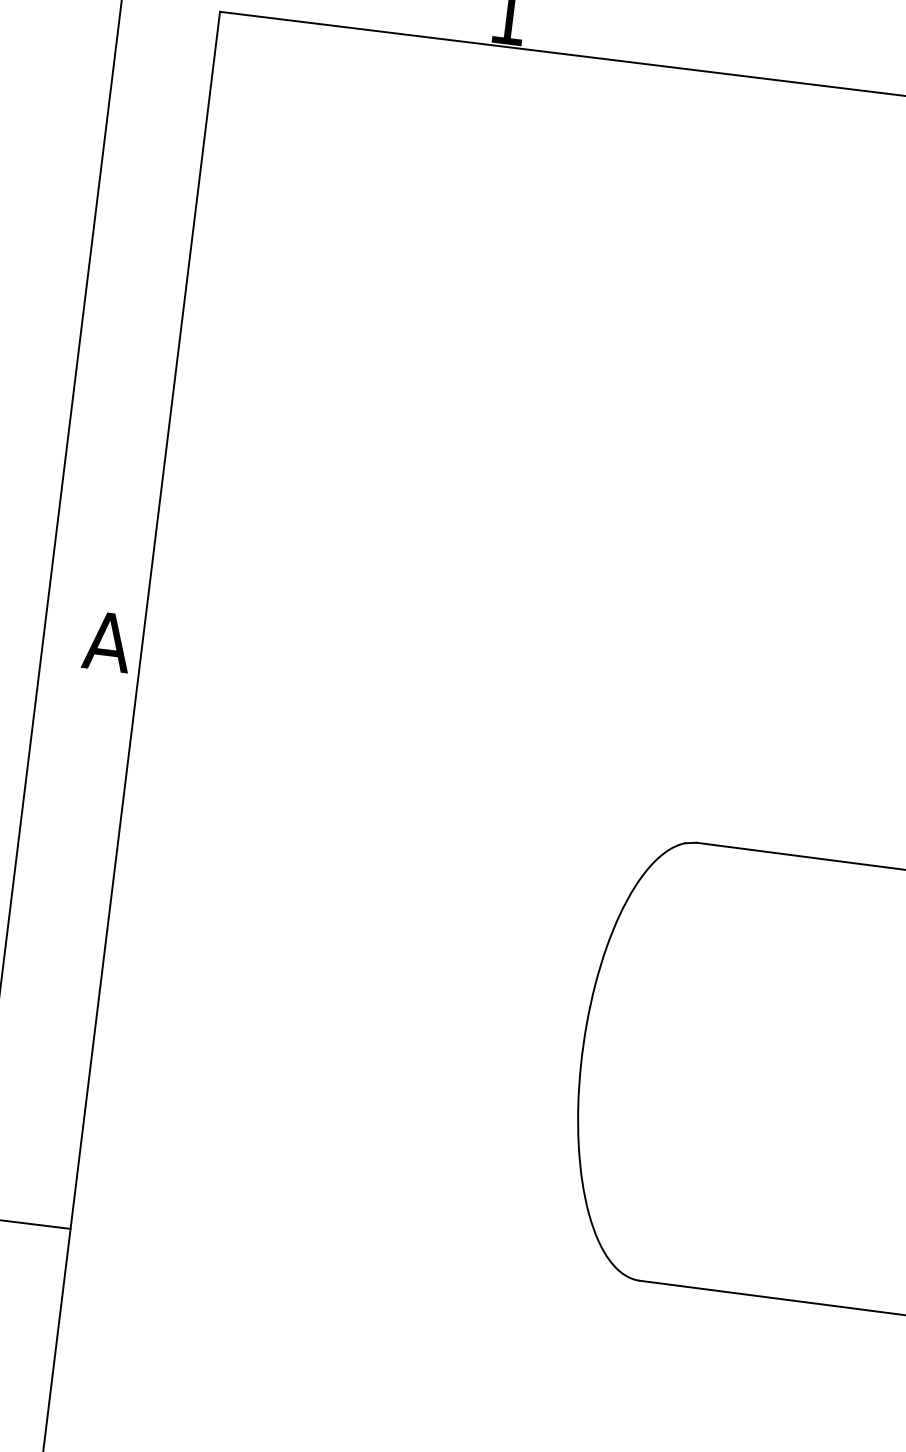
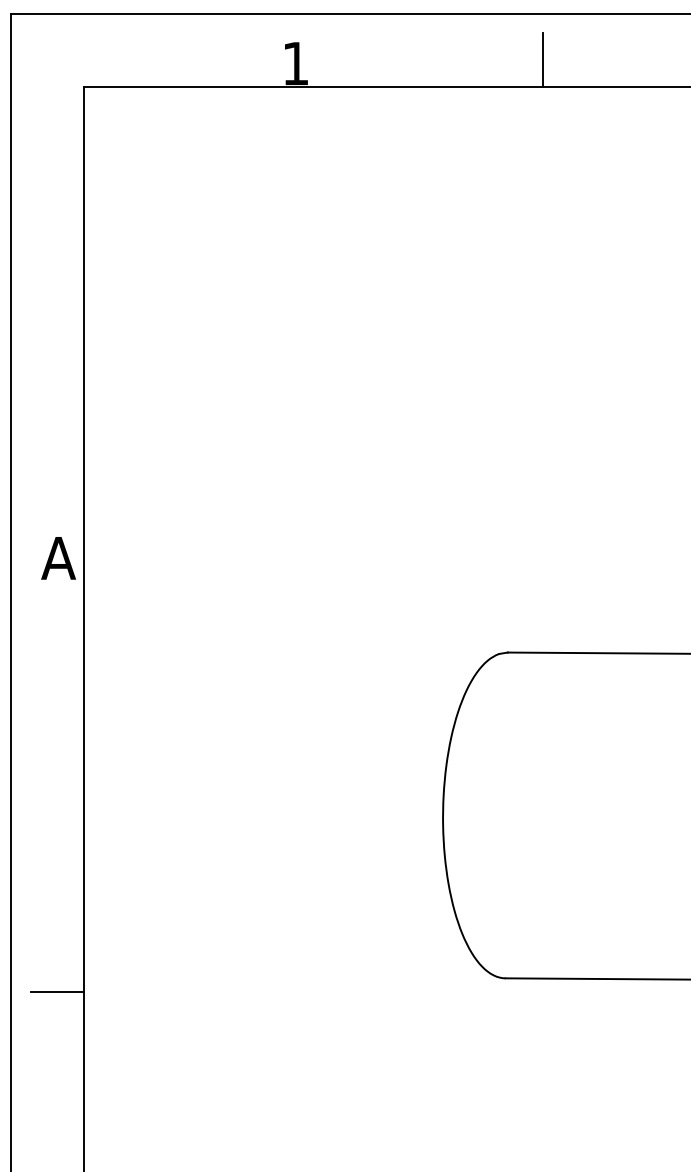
line: (841, 50) -> (542, 59), added

